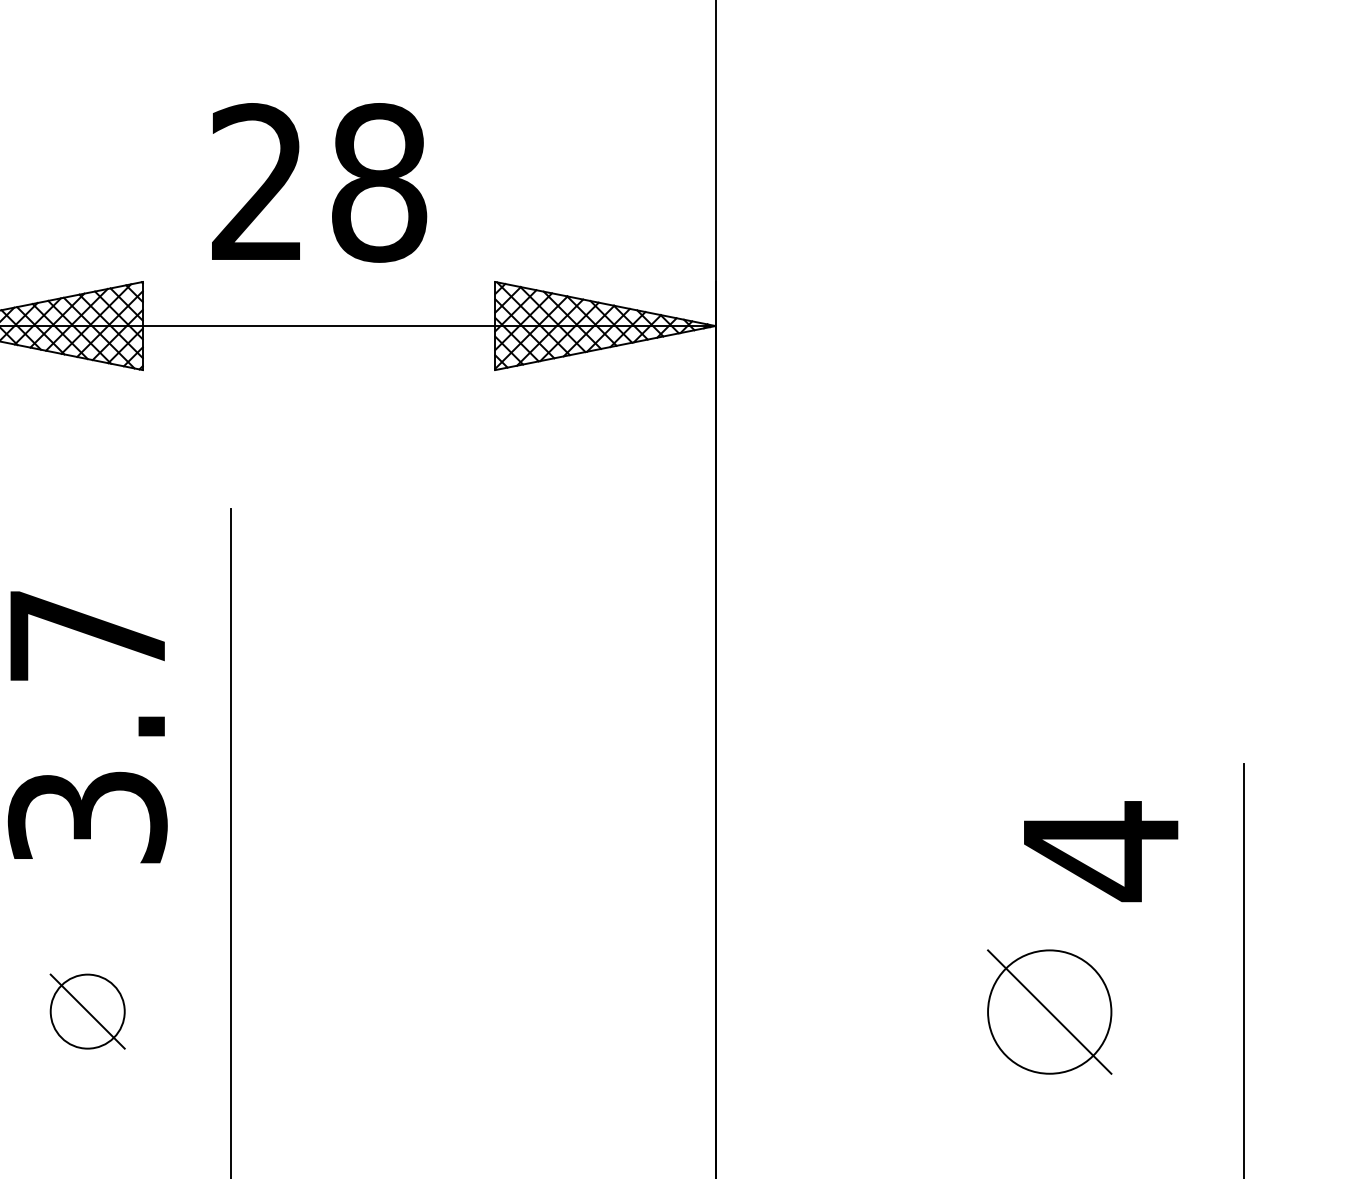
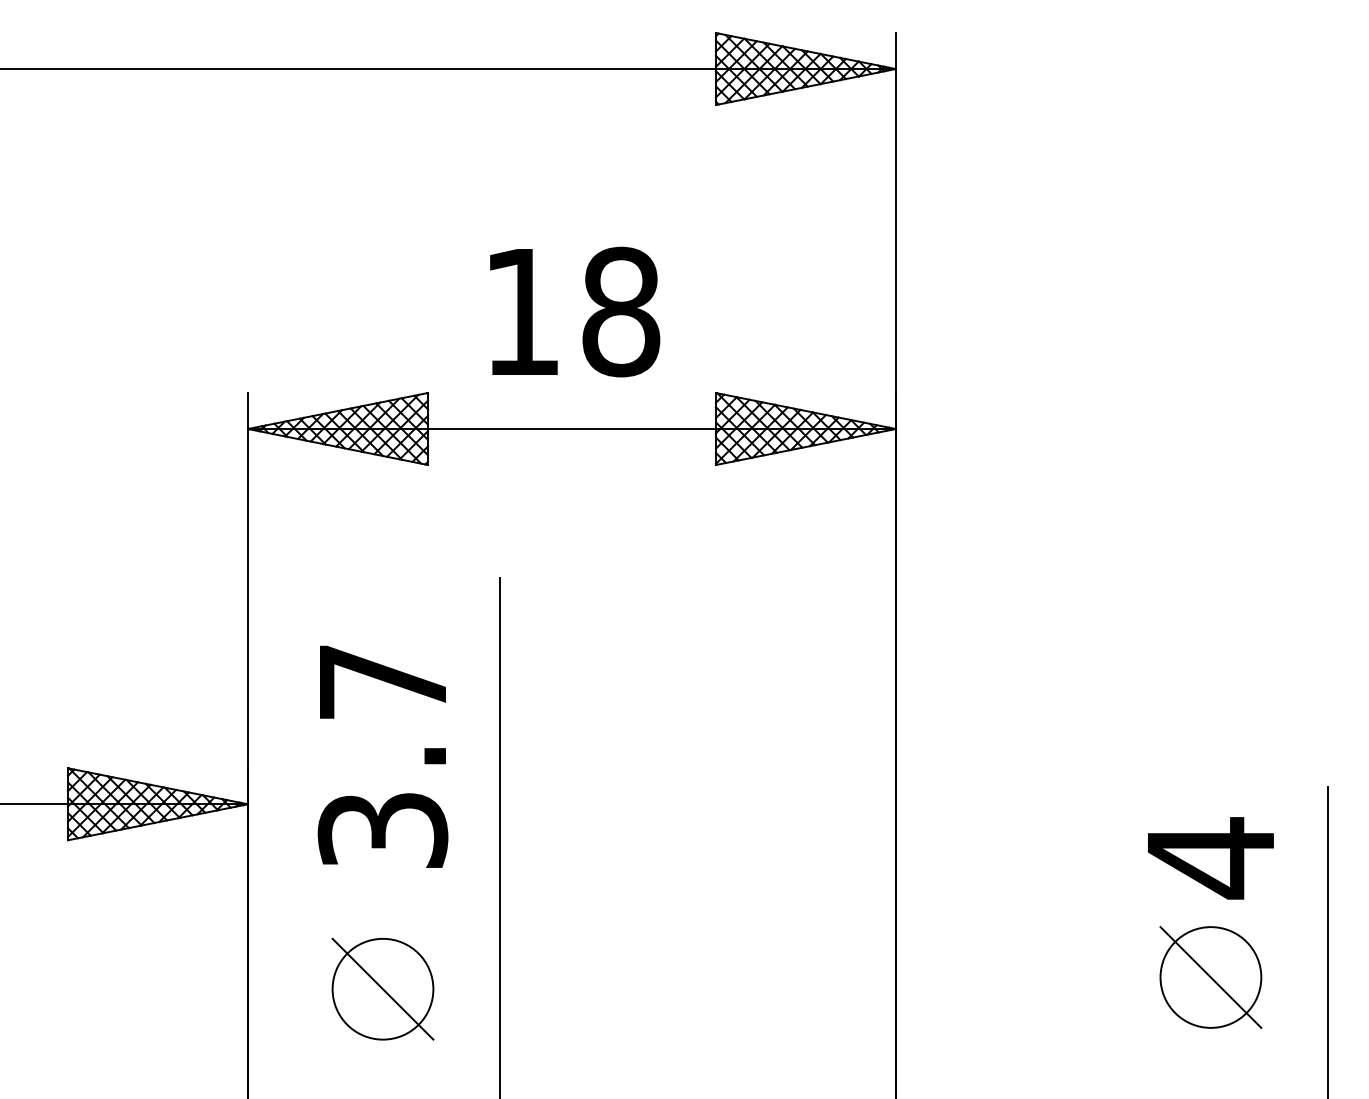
text: (256, 180) -> (520, 310), 28 -> 18
part: (87, 1010) -> (382, 988), size x1.67
part: (1049, 1012) -> (1210, 977), moved

